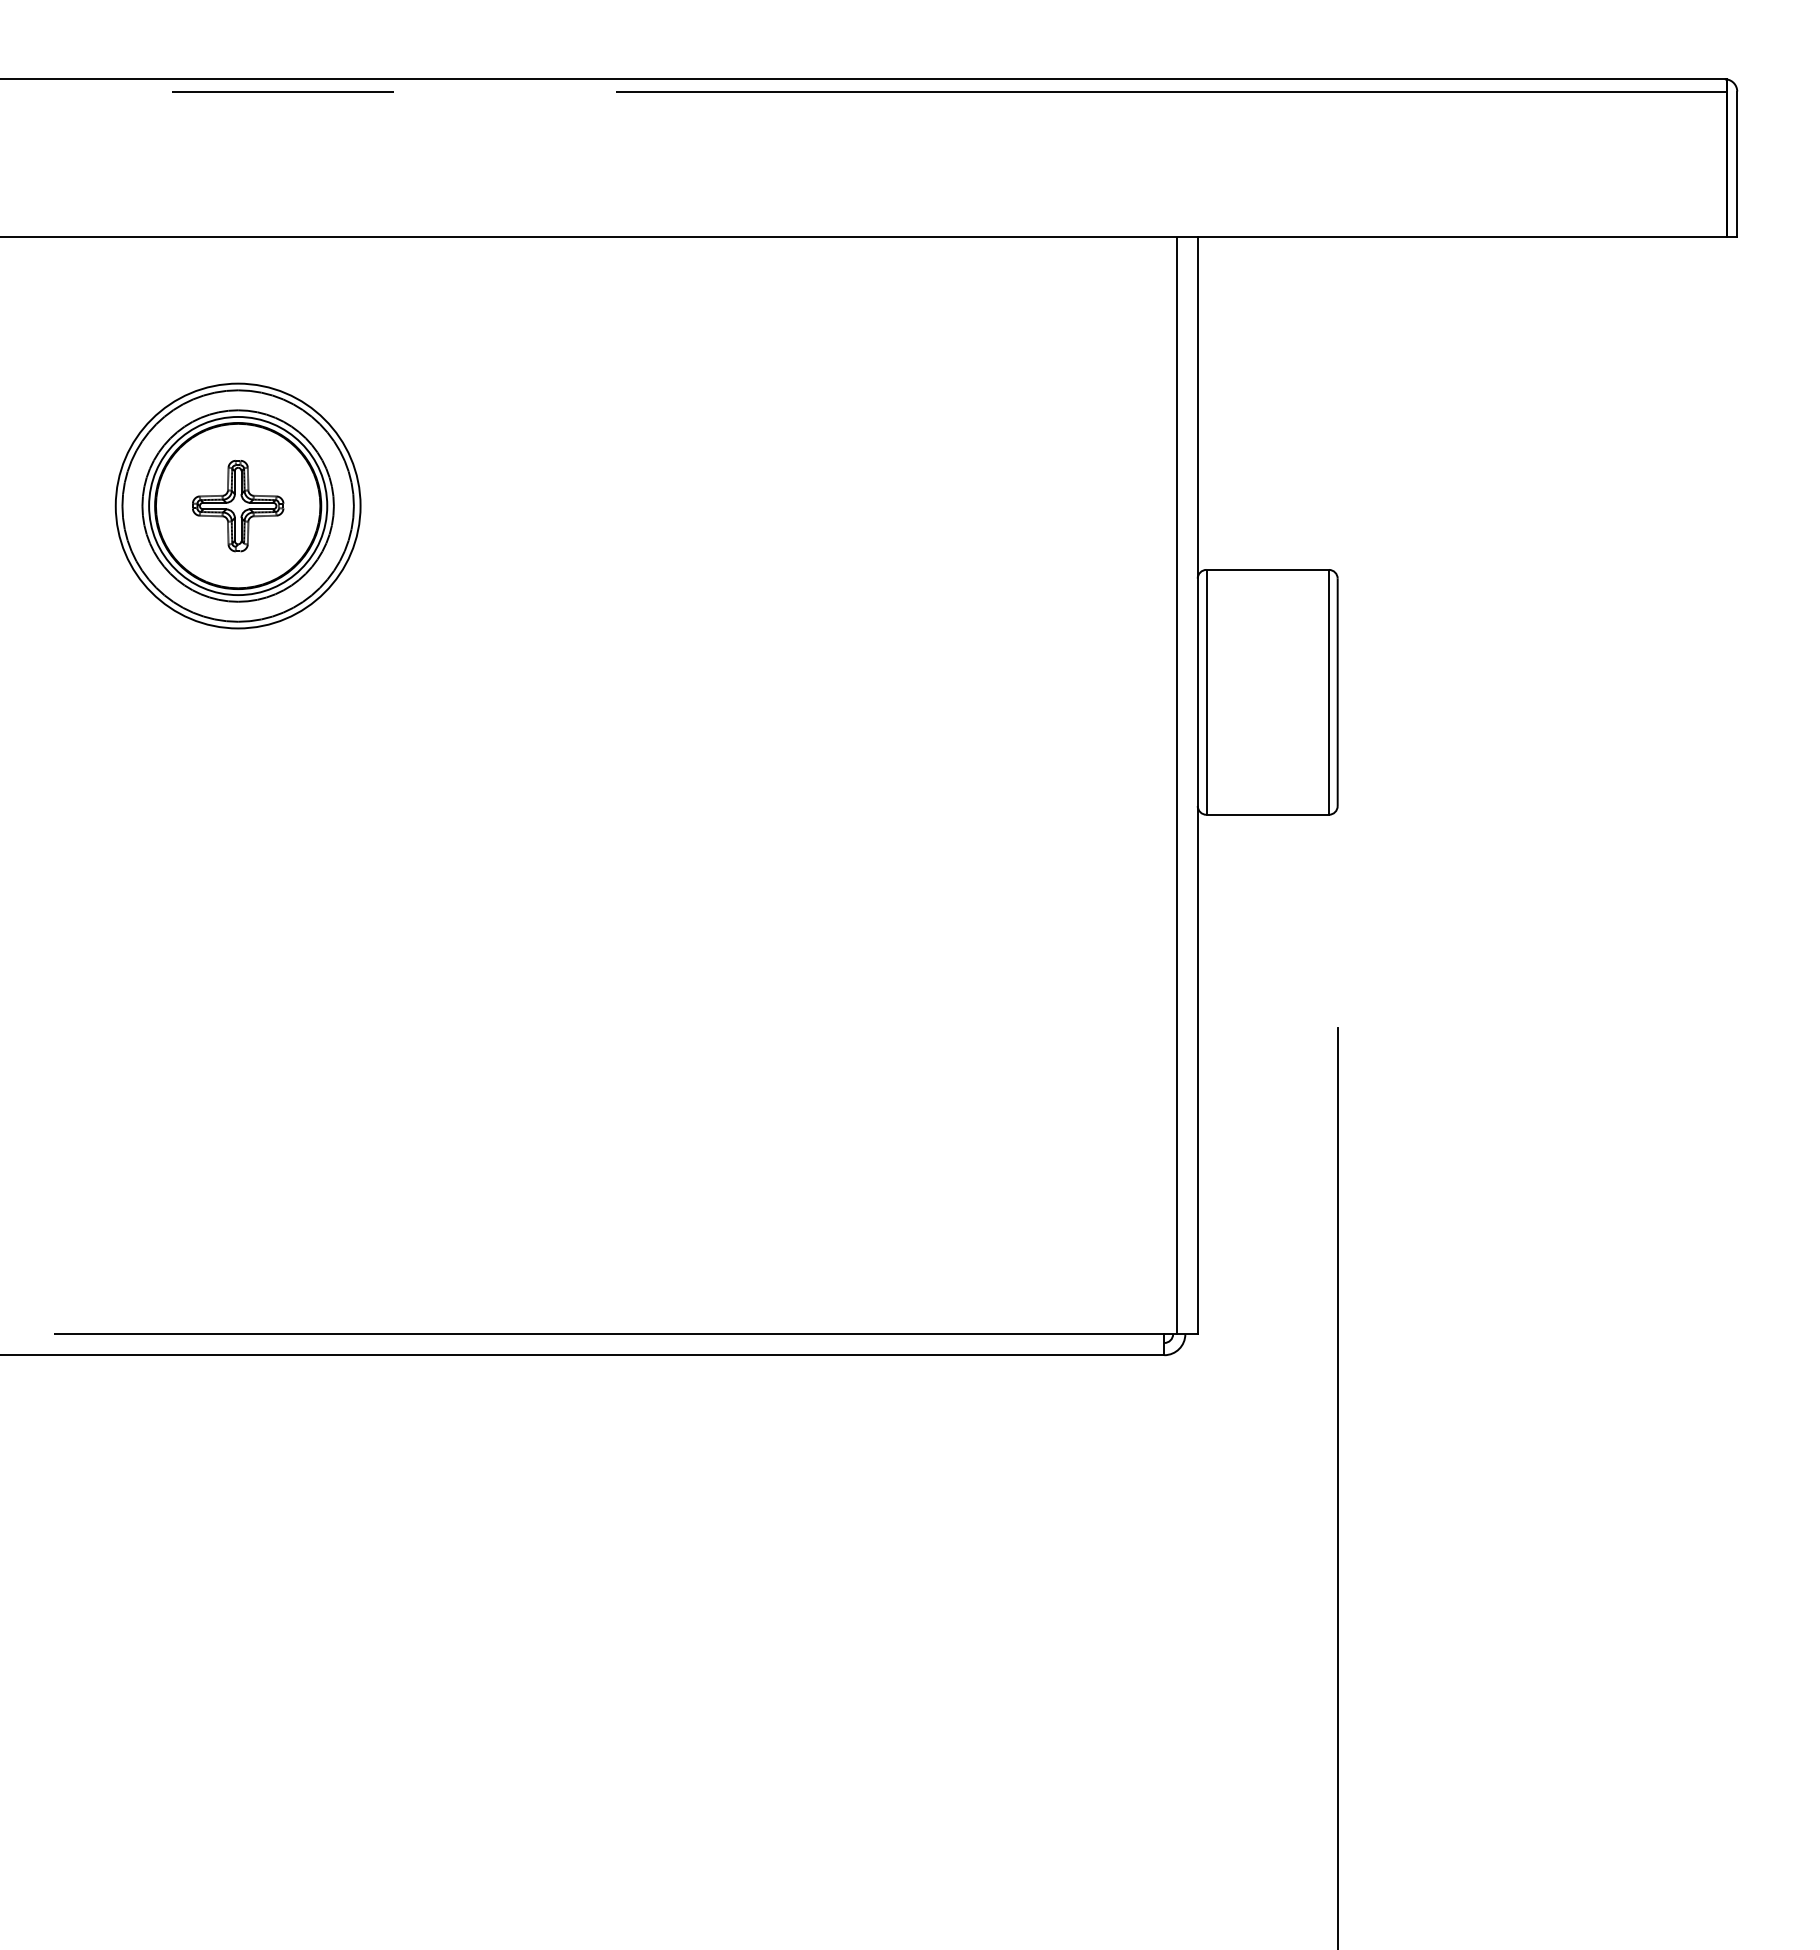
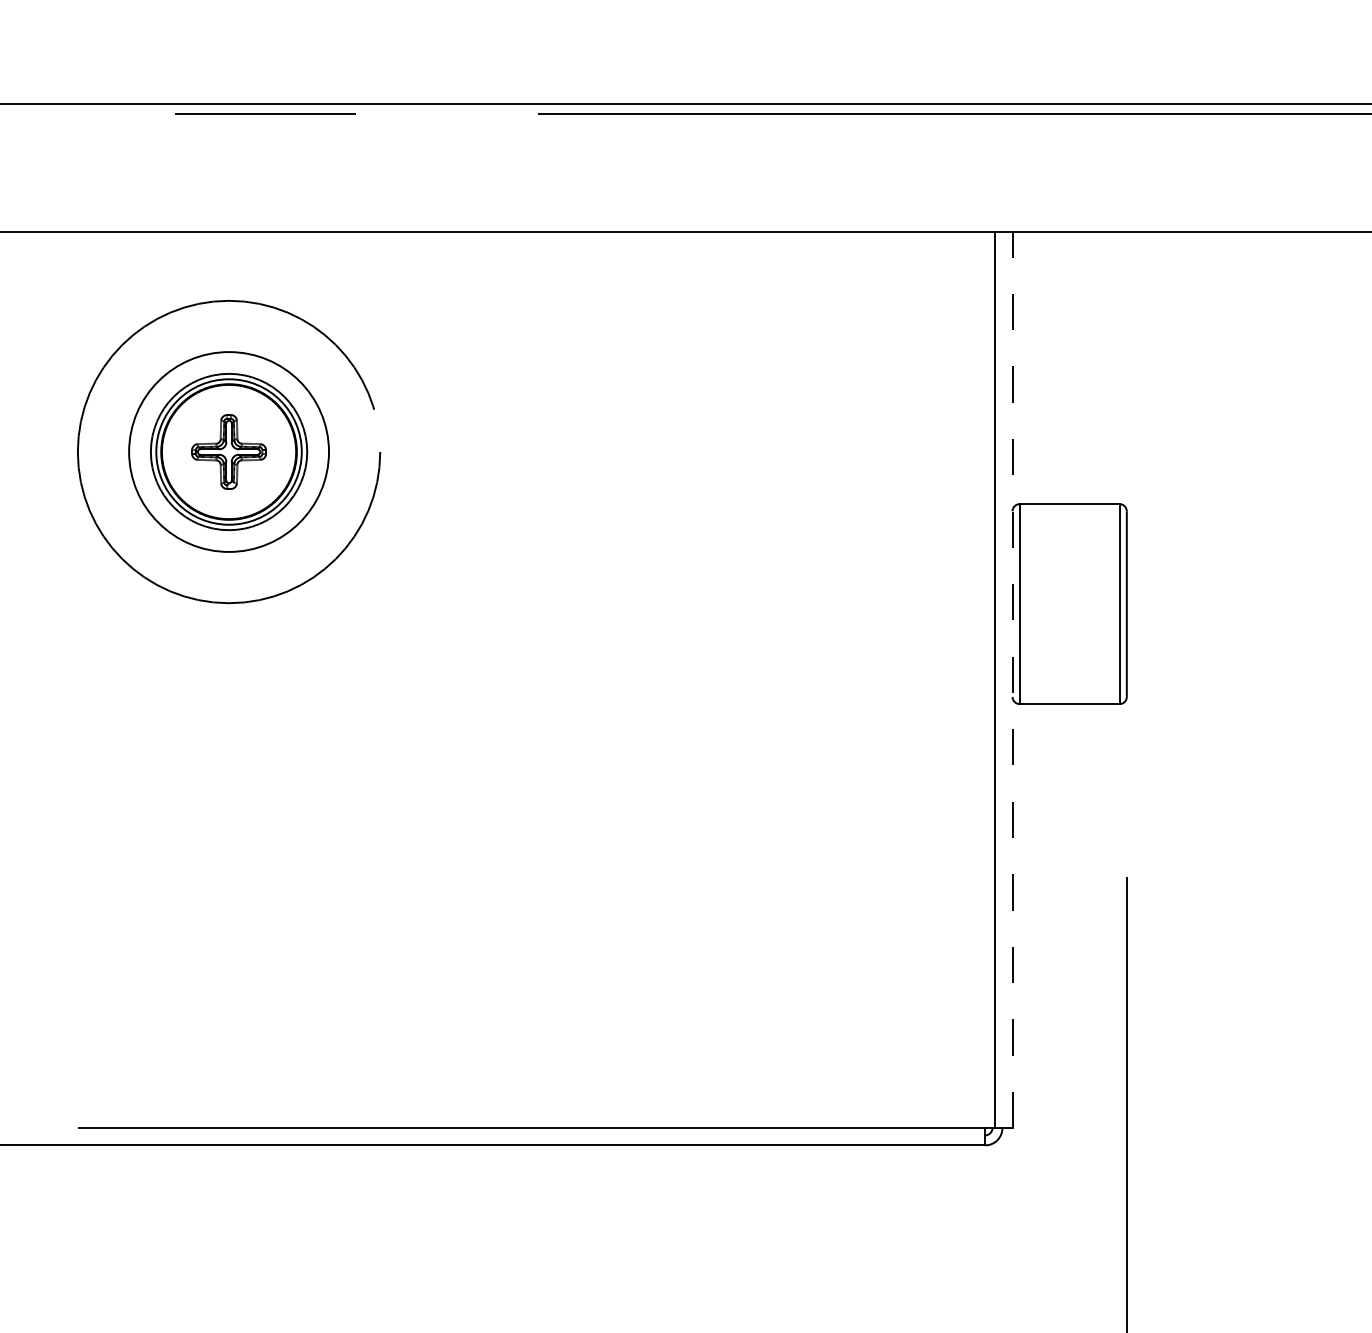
circle: (237, 505) -> (228, 451), size x1.6
line: (1197, 785) -> (1012, 680), solid -> dashed

